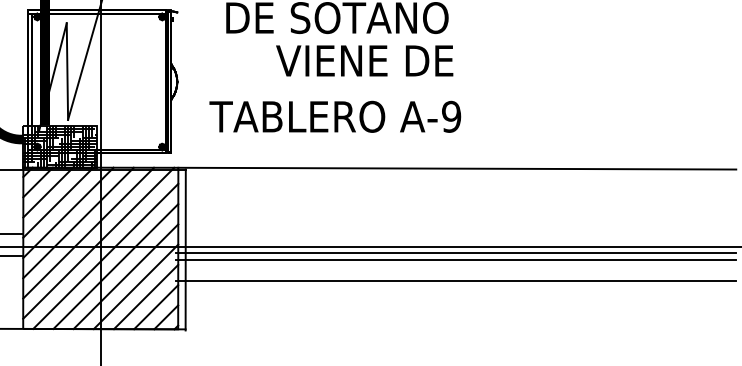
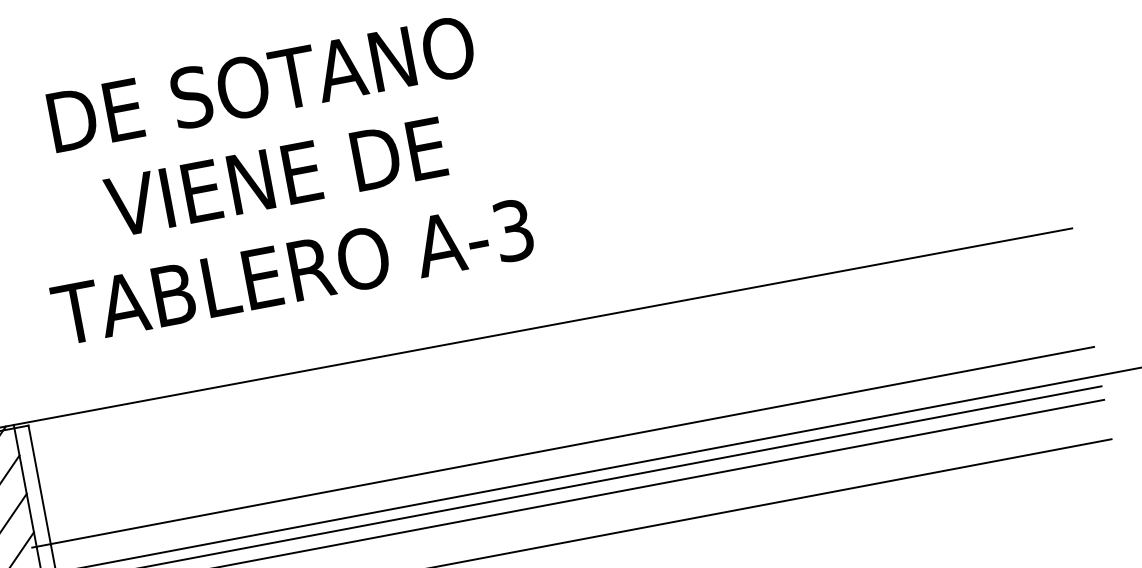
text: (364, 60) -> (275, 176), moved
text: (451, 116) -> (513, 229), A-9 -> A-3
line: (455, 232) -> (562, 448), added

